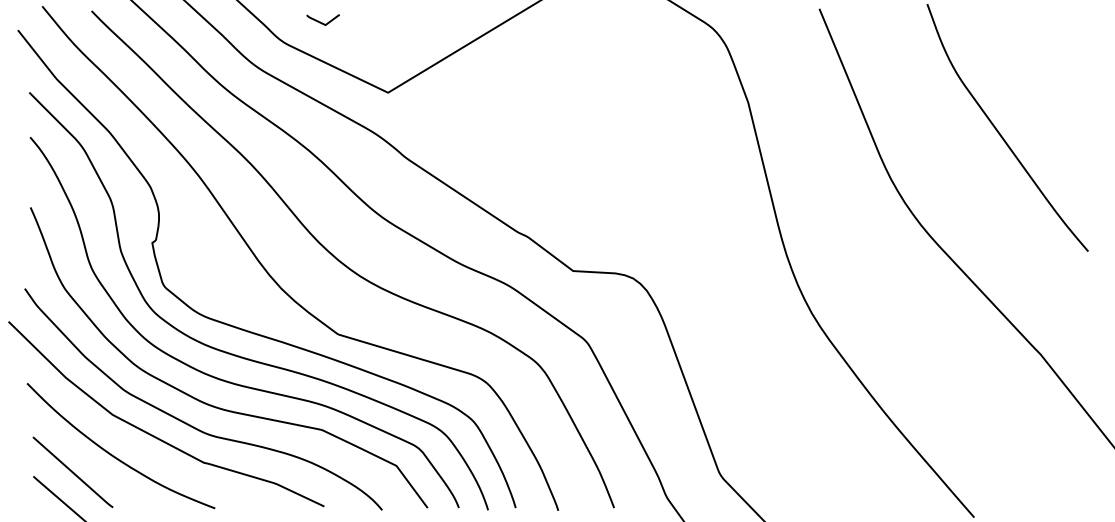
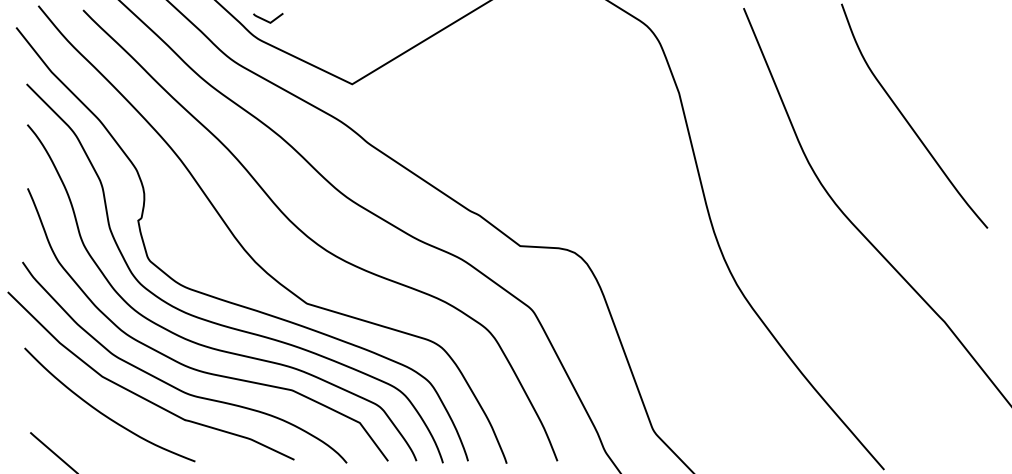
curve: (323, 22) -> (268, 20), moved
line: (72, 471) -> (65, 428), removed

